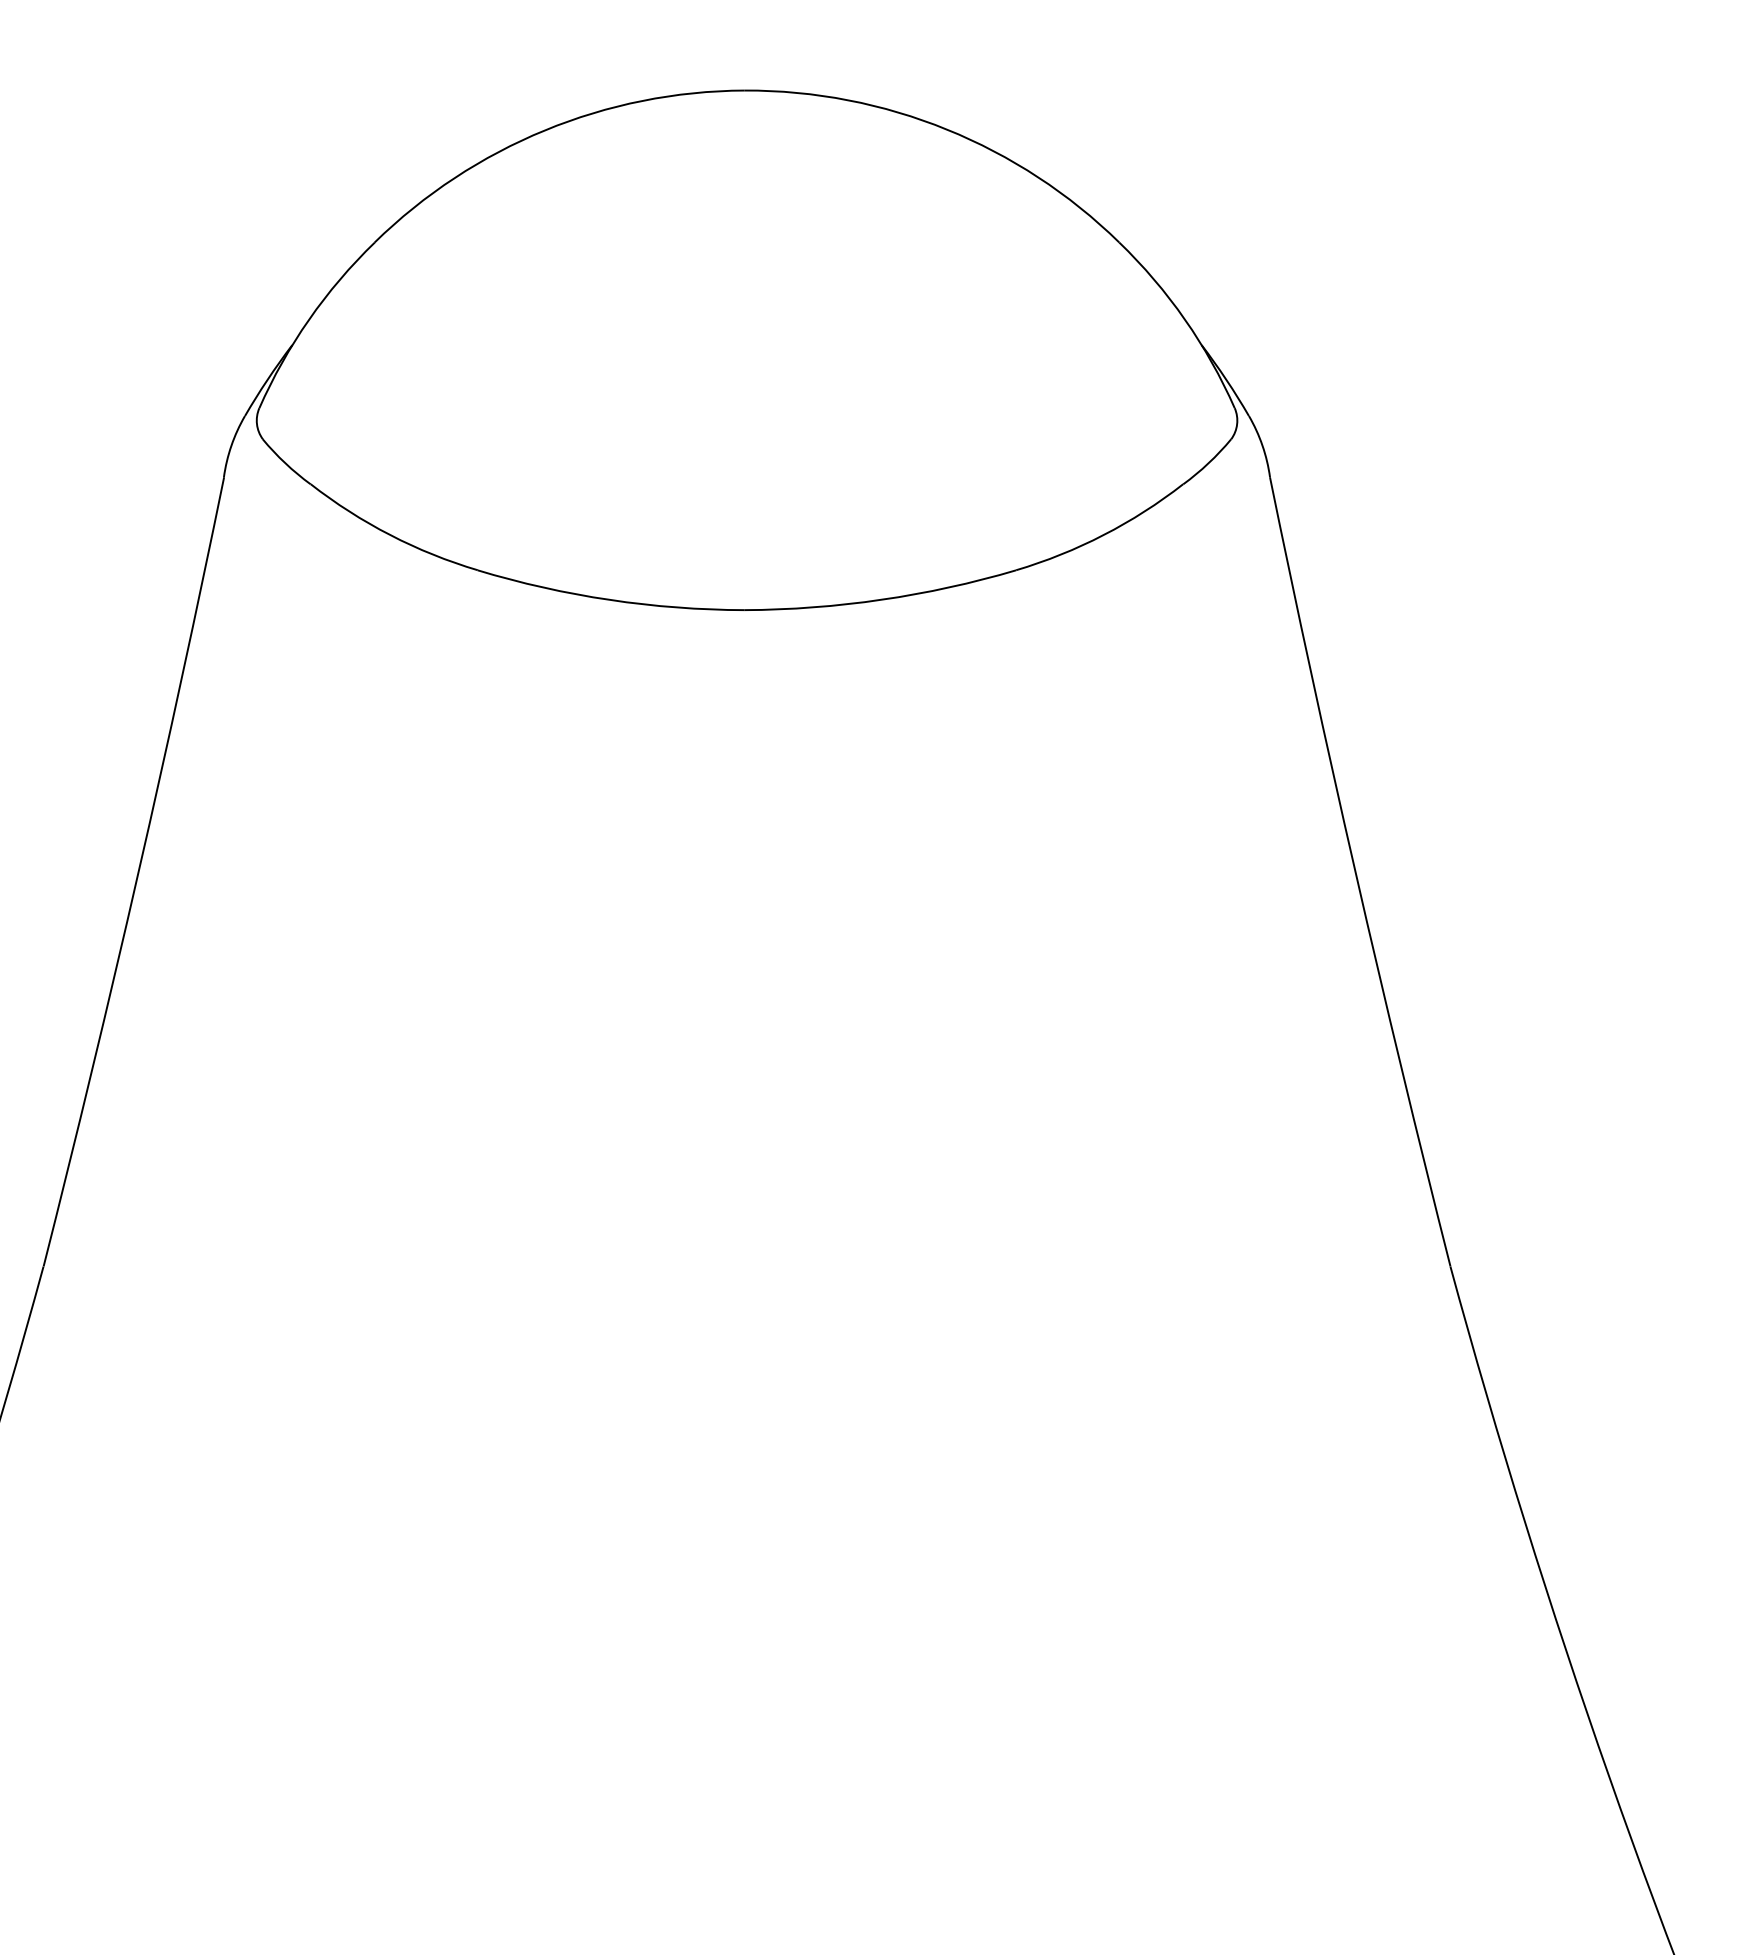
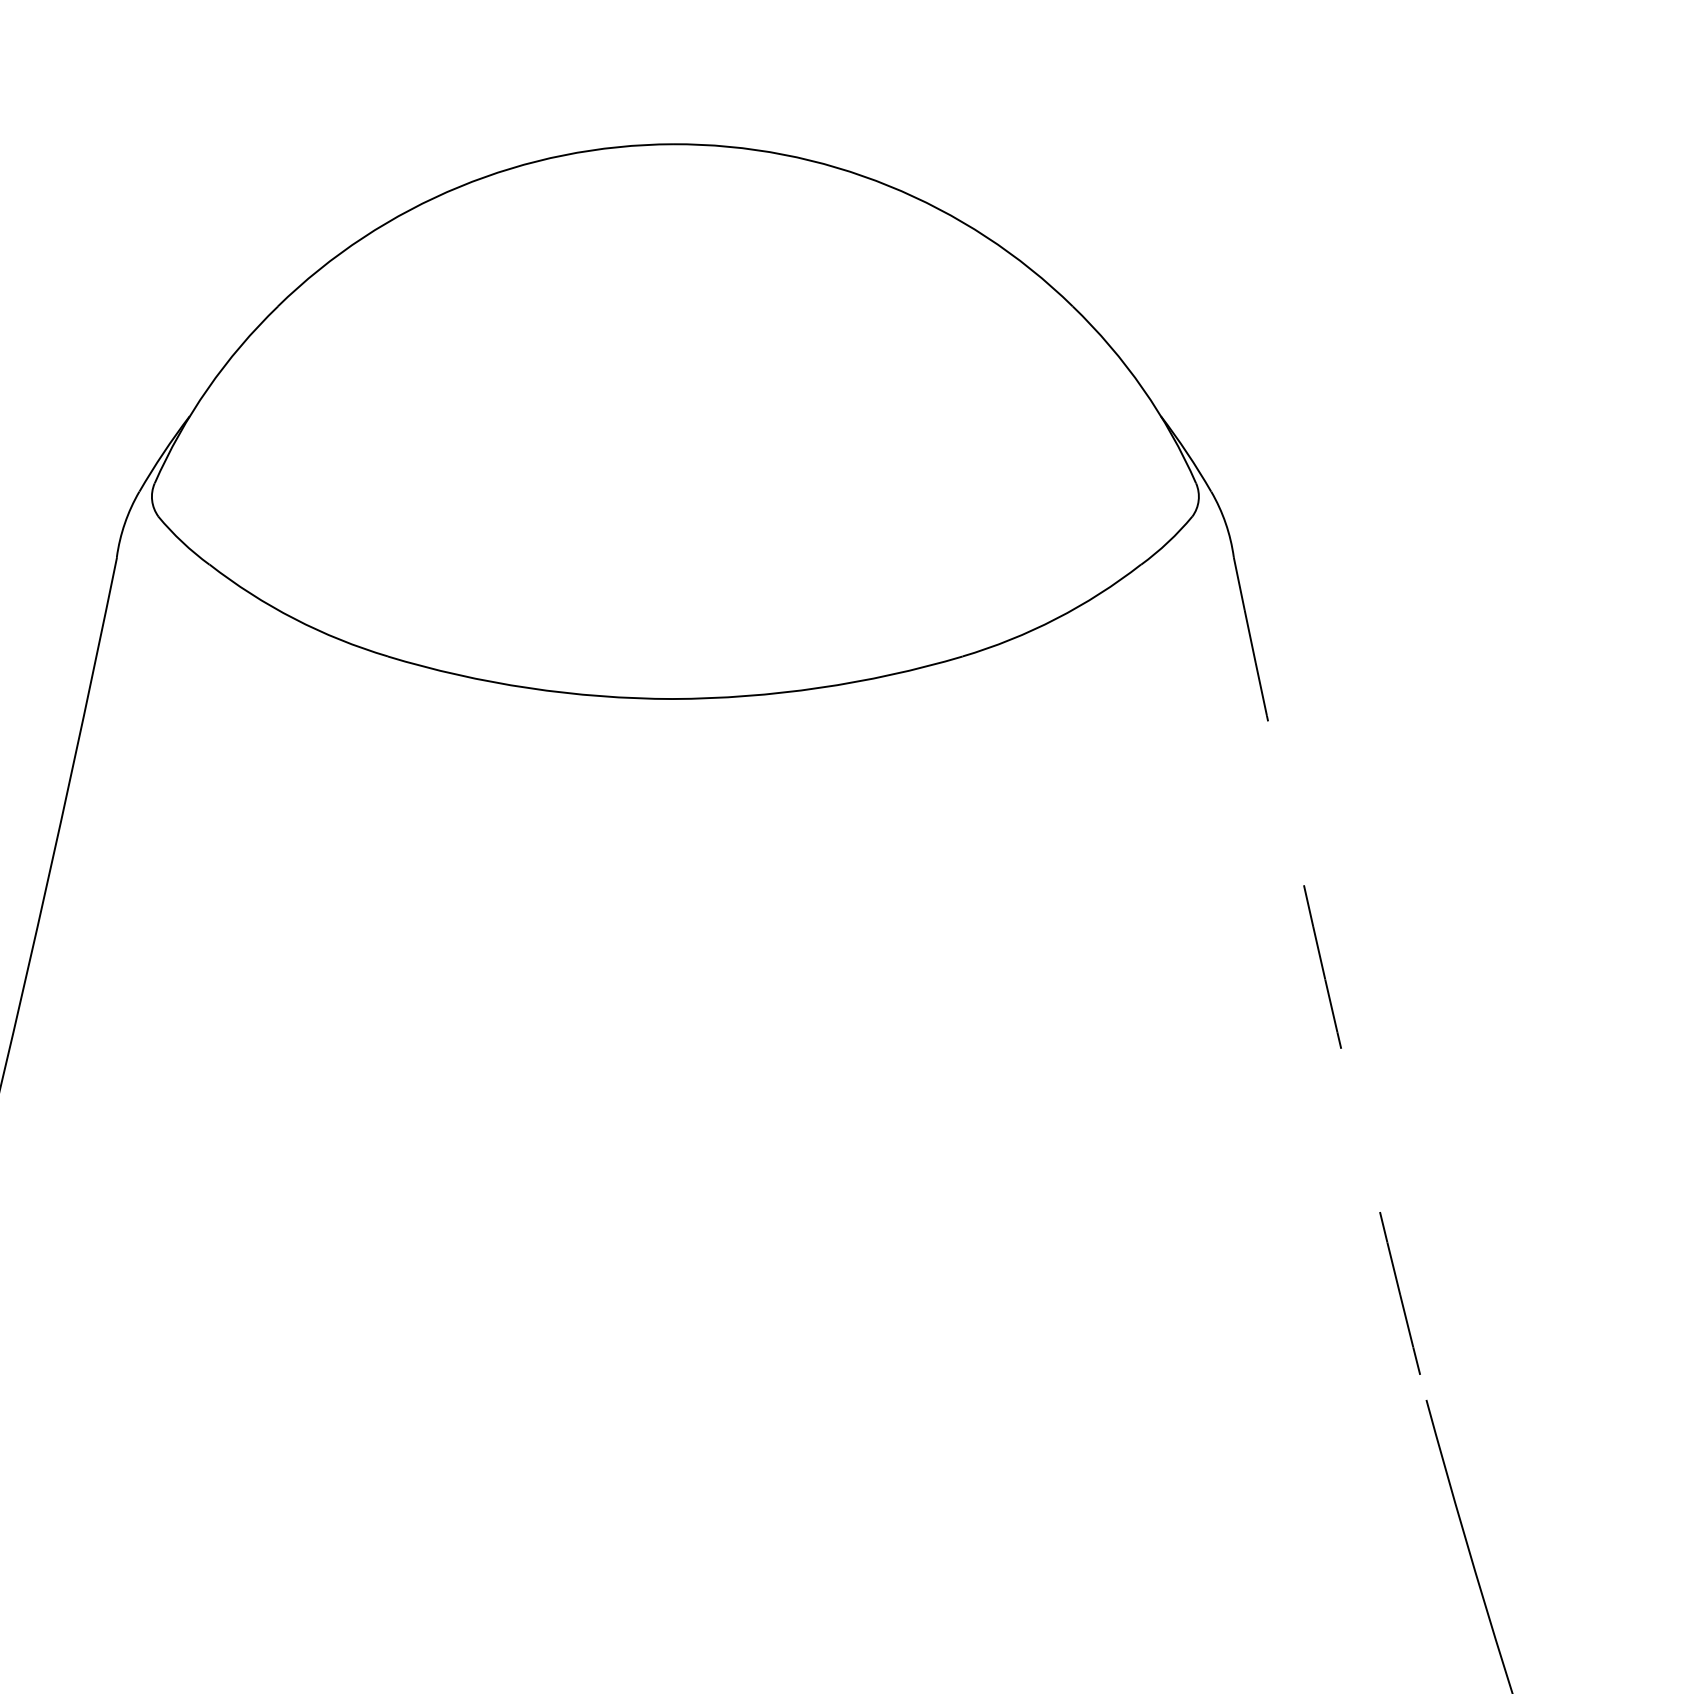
arc: (1355, 872) -> (1325, 979), solid -> dashed

